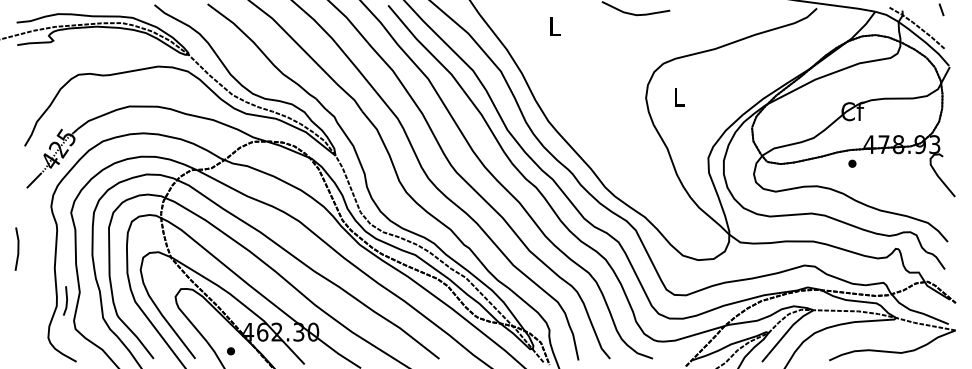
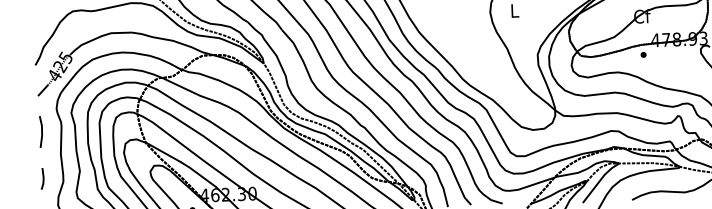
line: (17, 248) -> (41, 131), moved
line: (66, 300) -> (43, 178), moved

